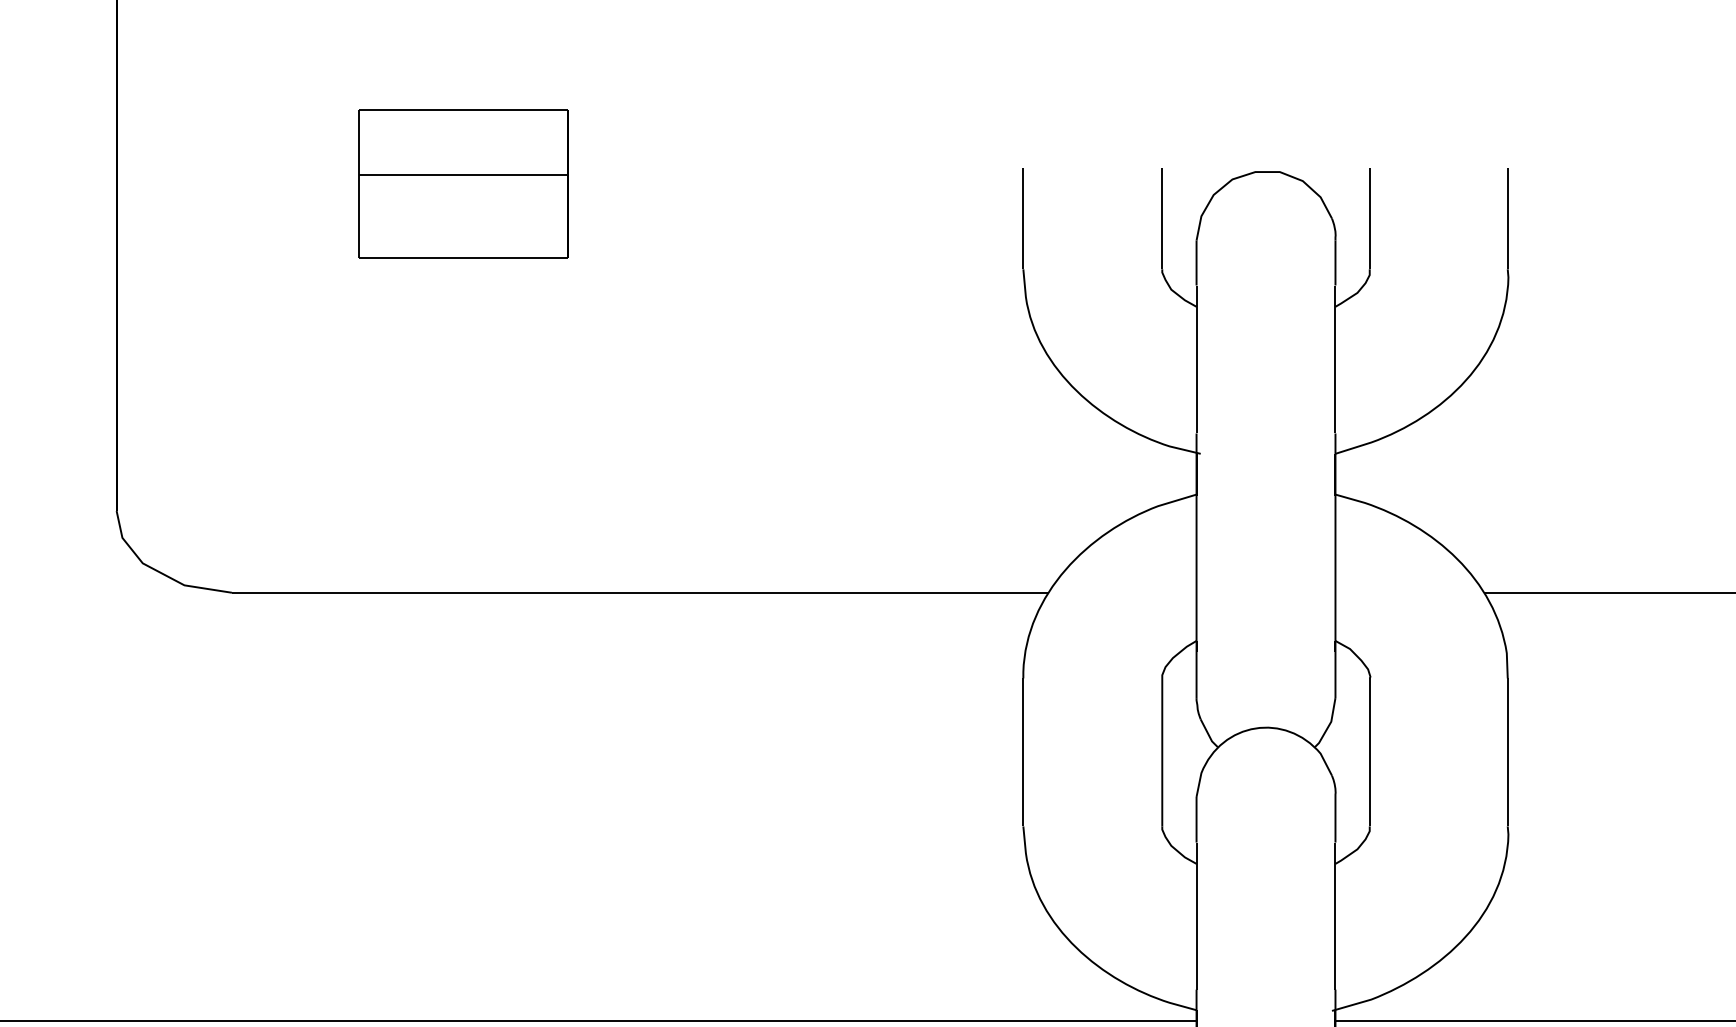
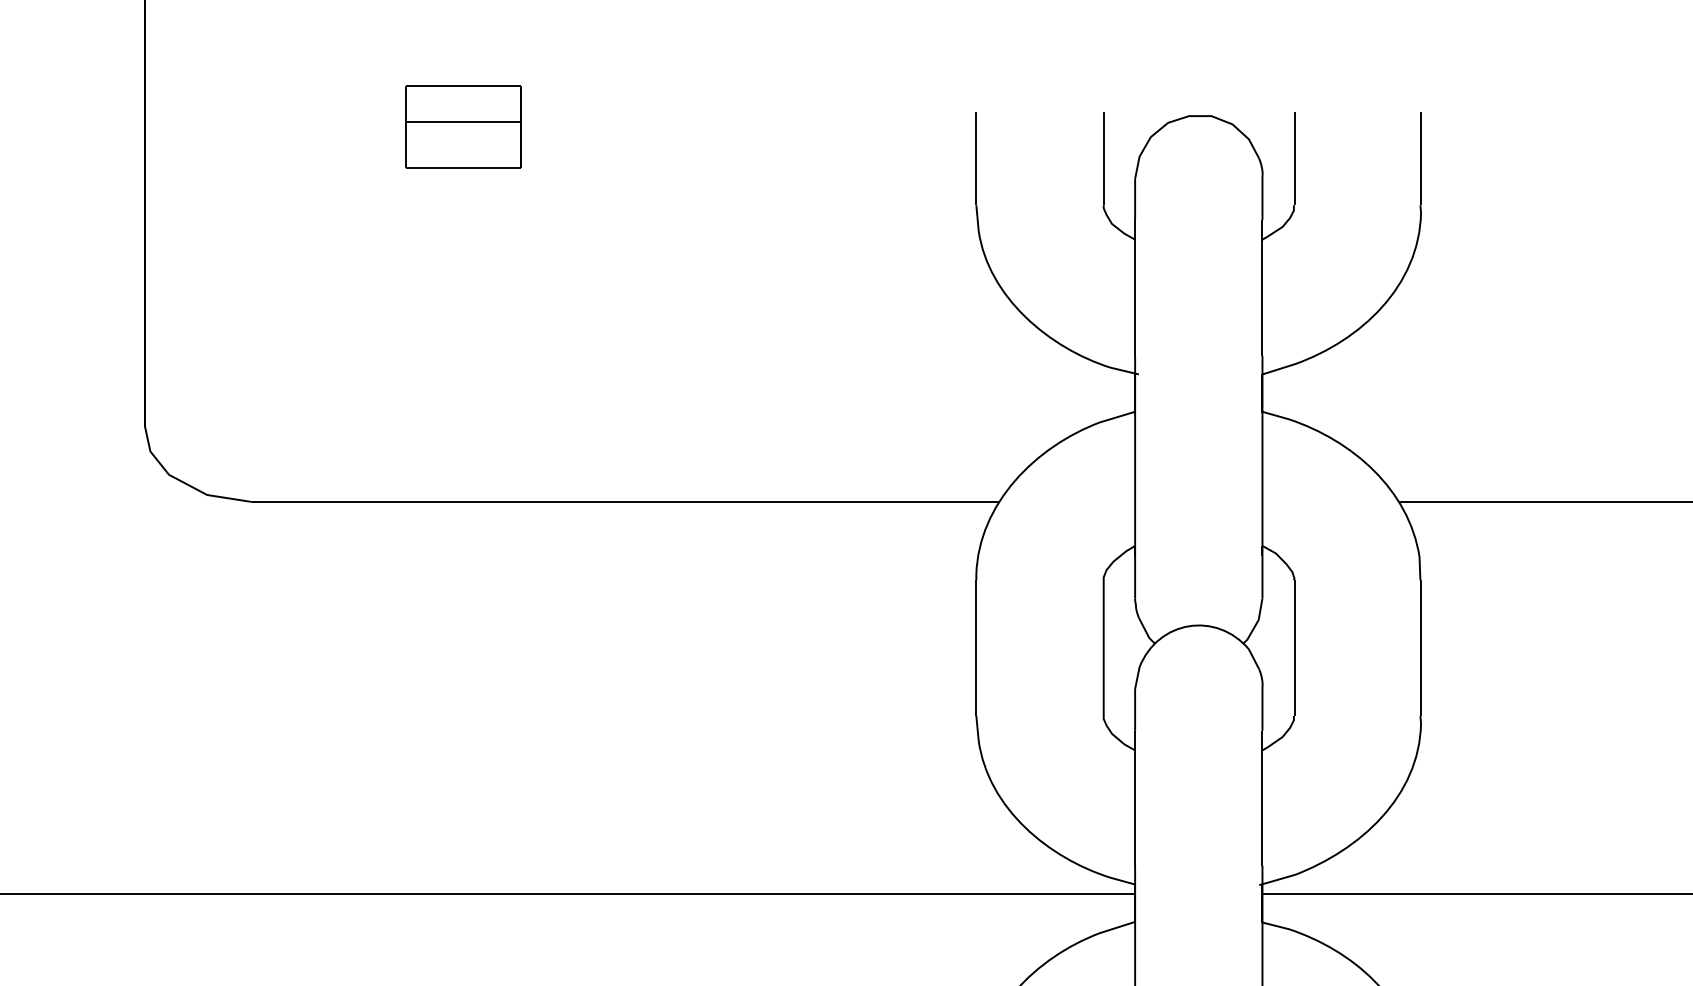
part: (463, 183) -> (463, 126), size x0.6

